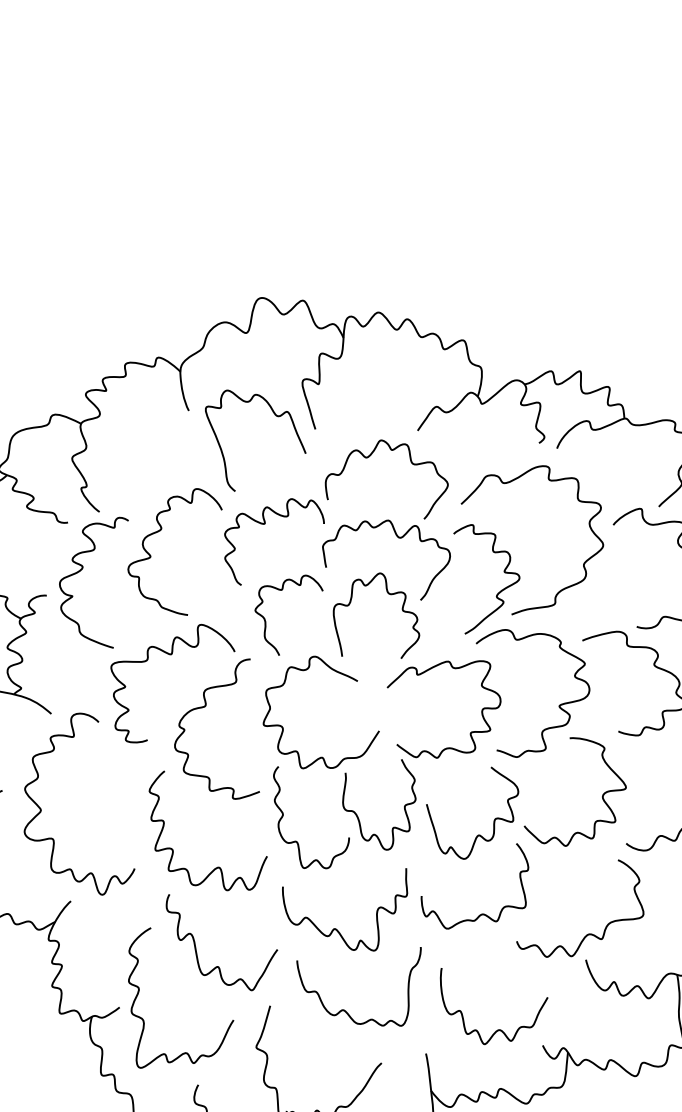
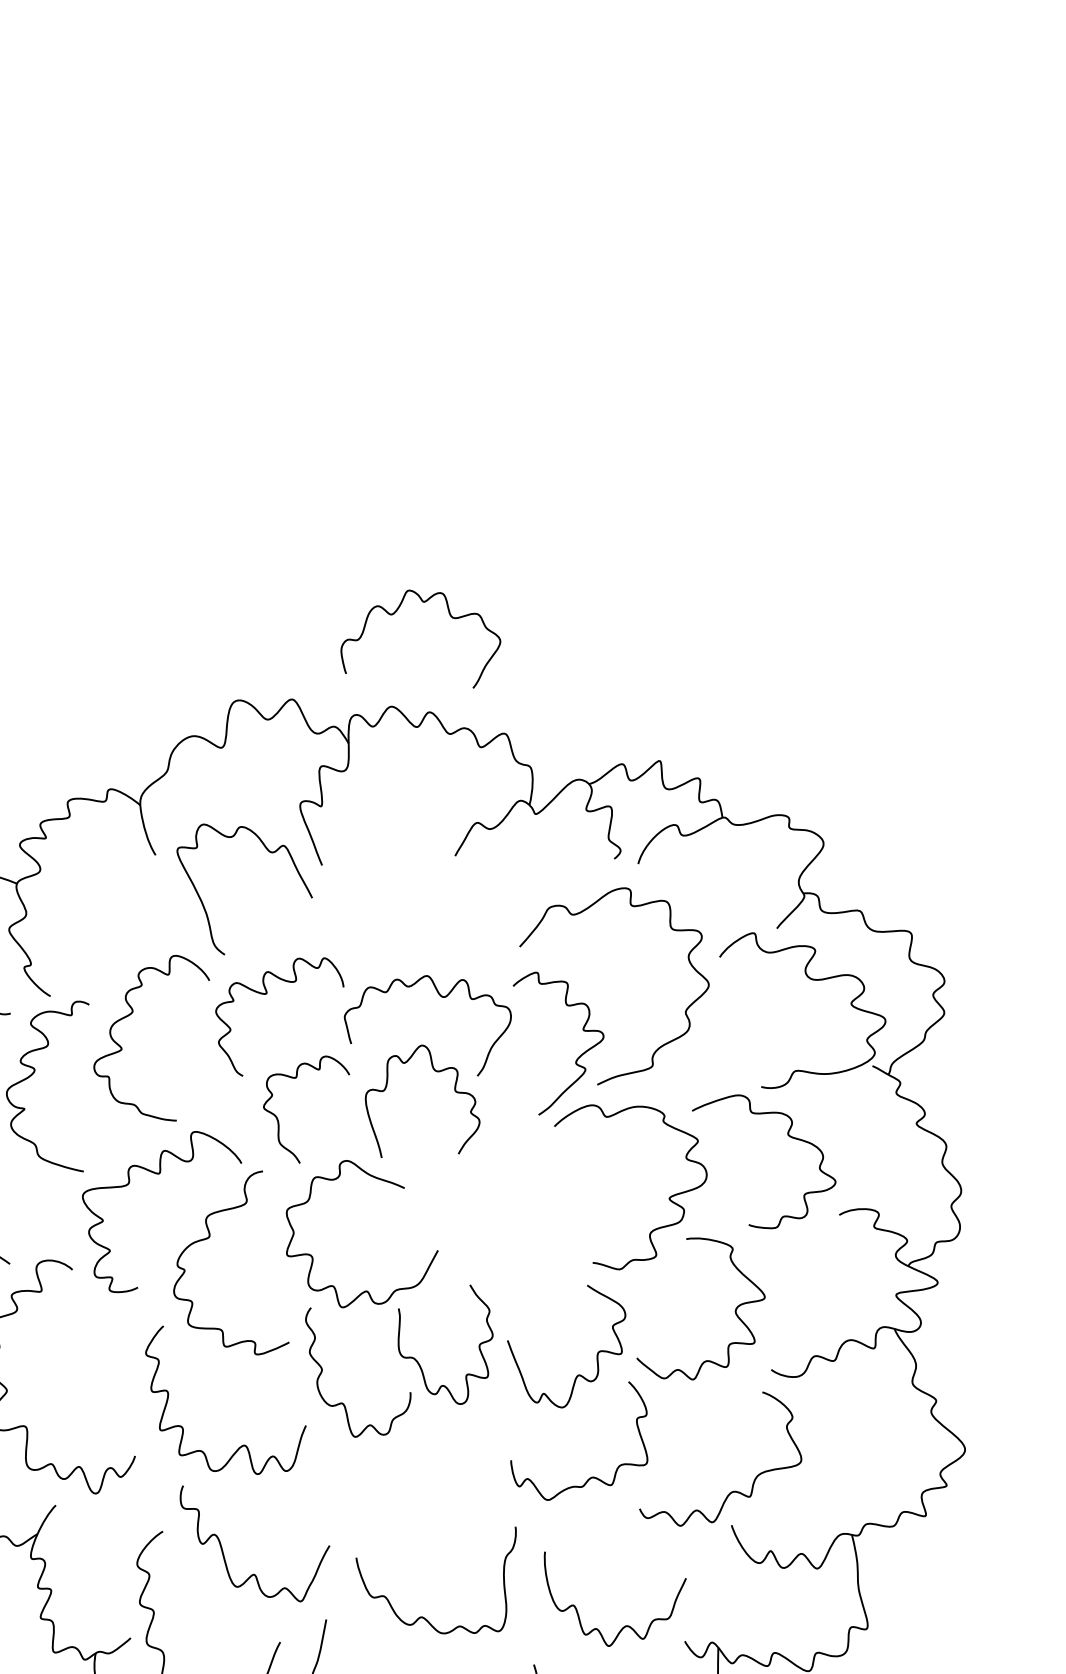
curve: (369, 457) -> (395, 613), moved
curve: (470, 732) -> (556, 1242), removed
curve: (335, 928) -> (402, 1511), removed

